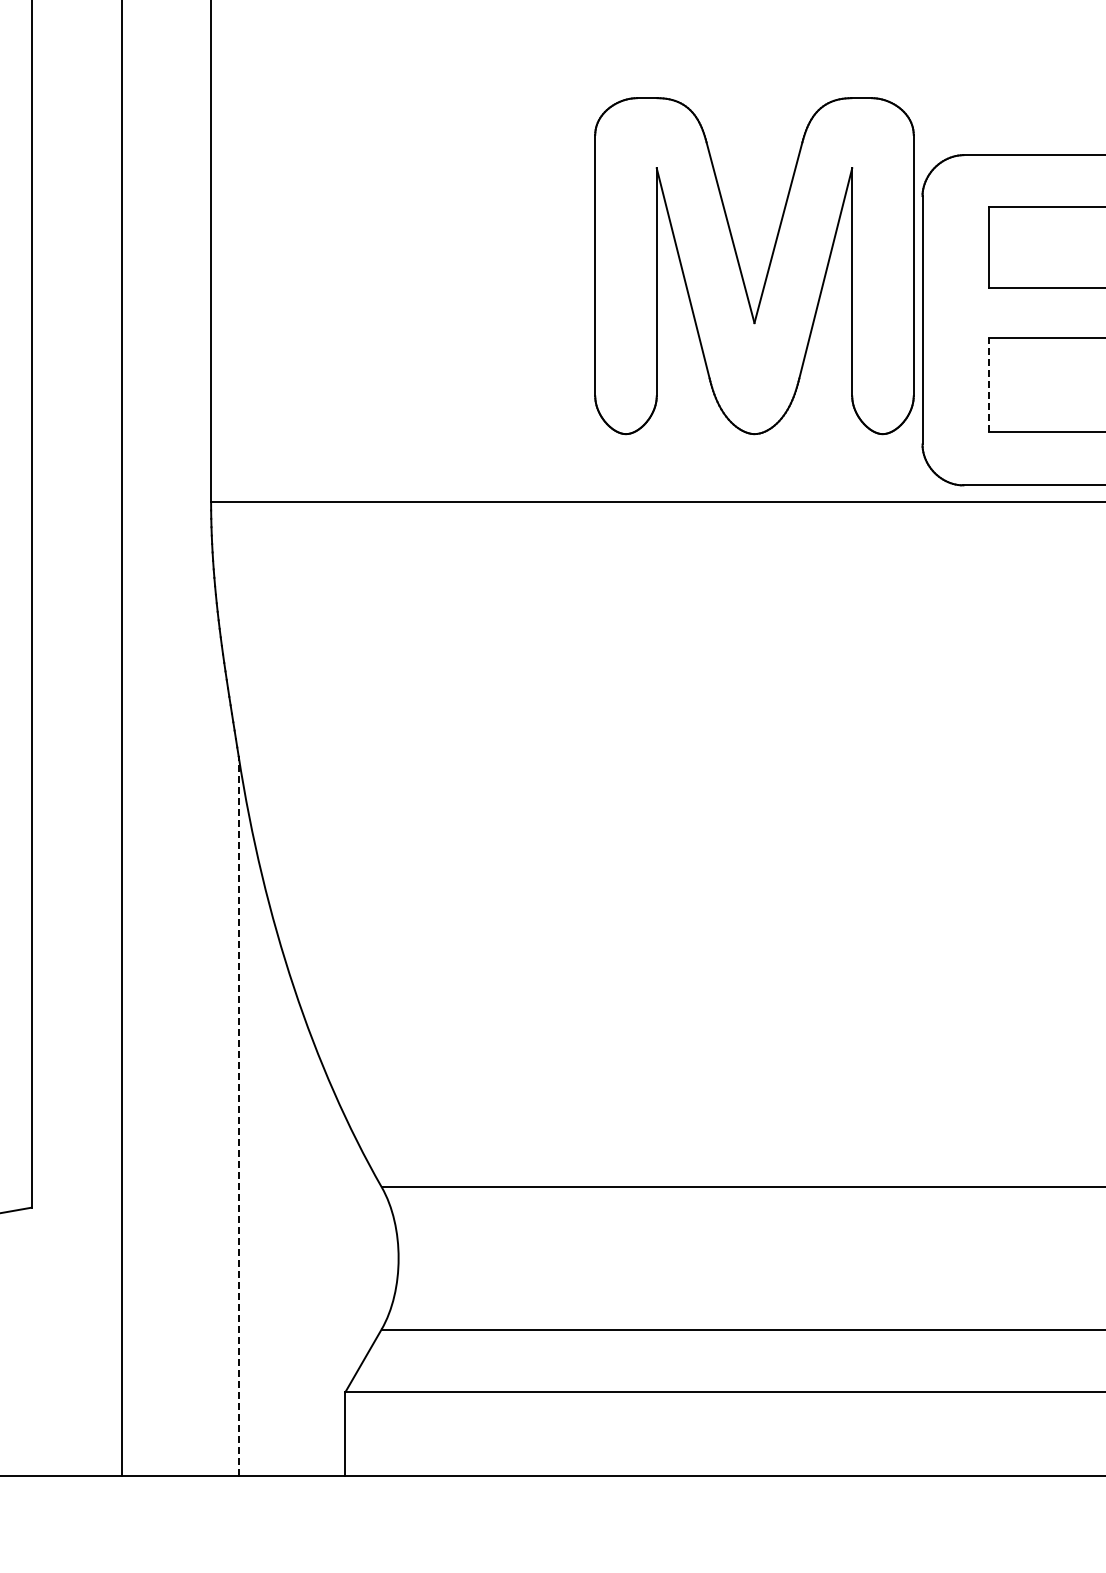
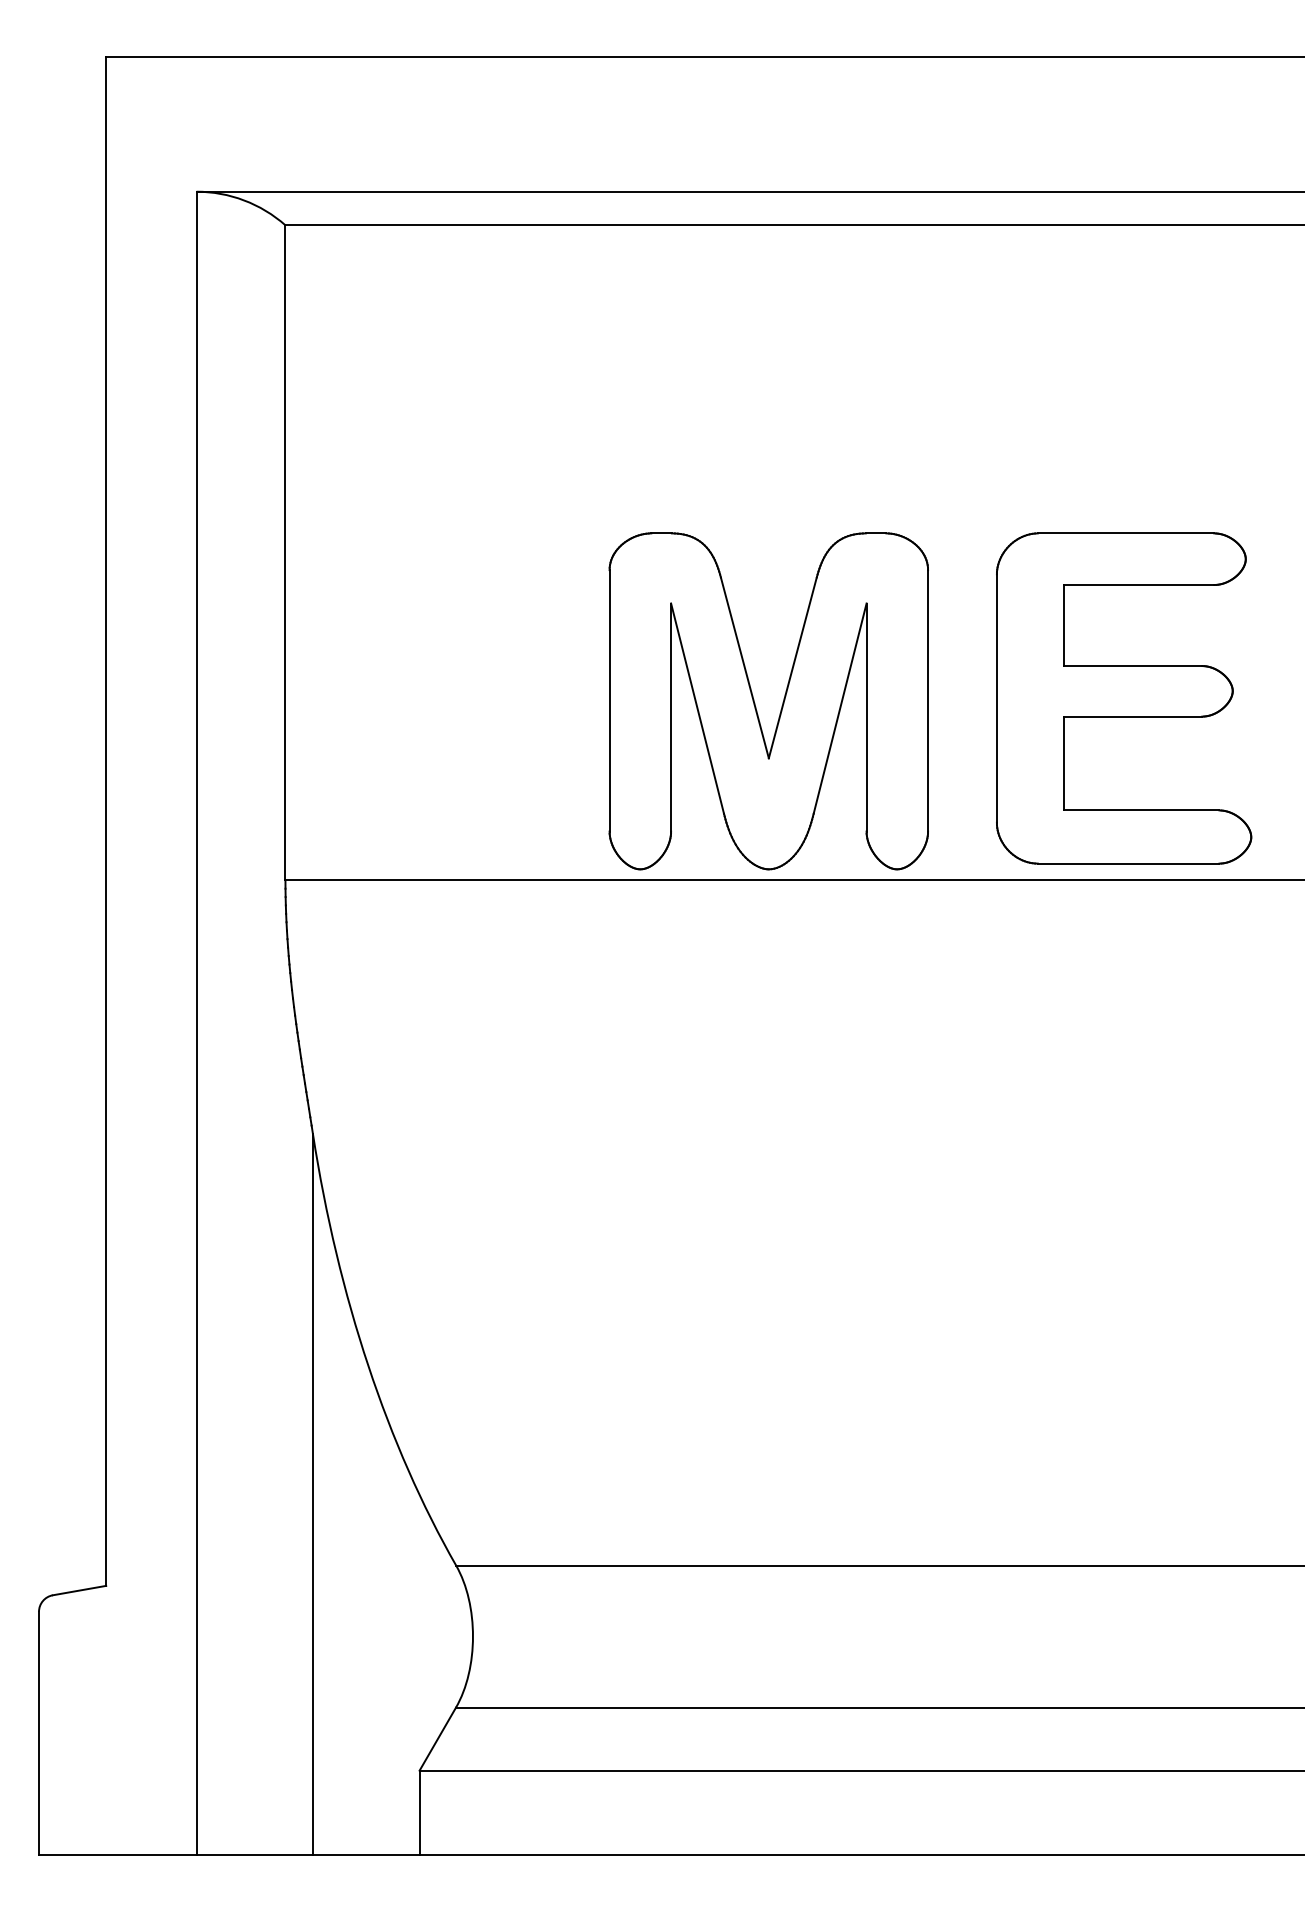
part: (741, 268) -> (755, 703), moved
line: (989, 385) -> (1063, 763), dashed -> solid
line: (238, 1115) -> (312, 1493), dashed -> solid

